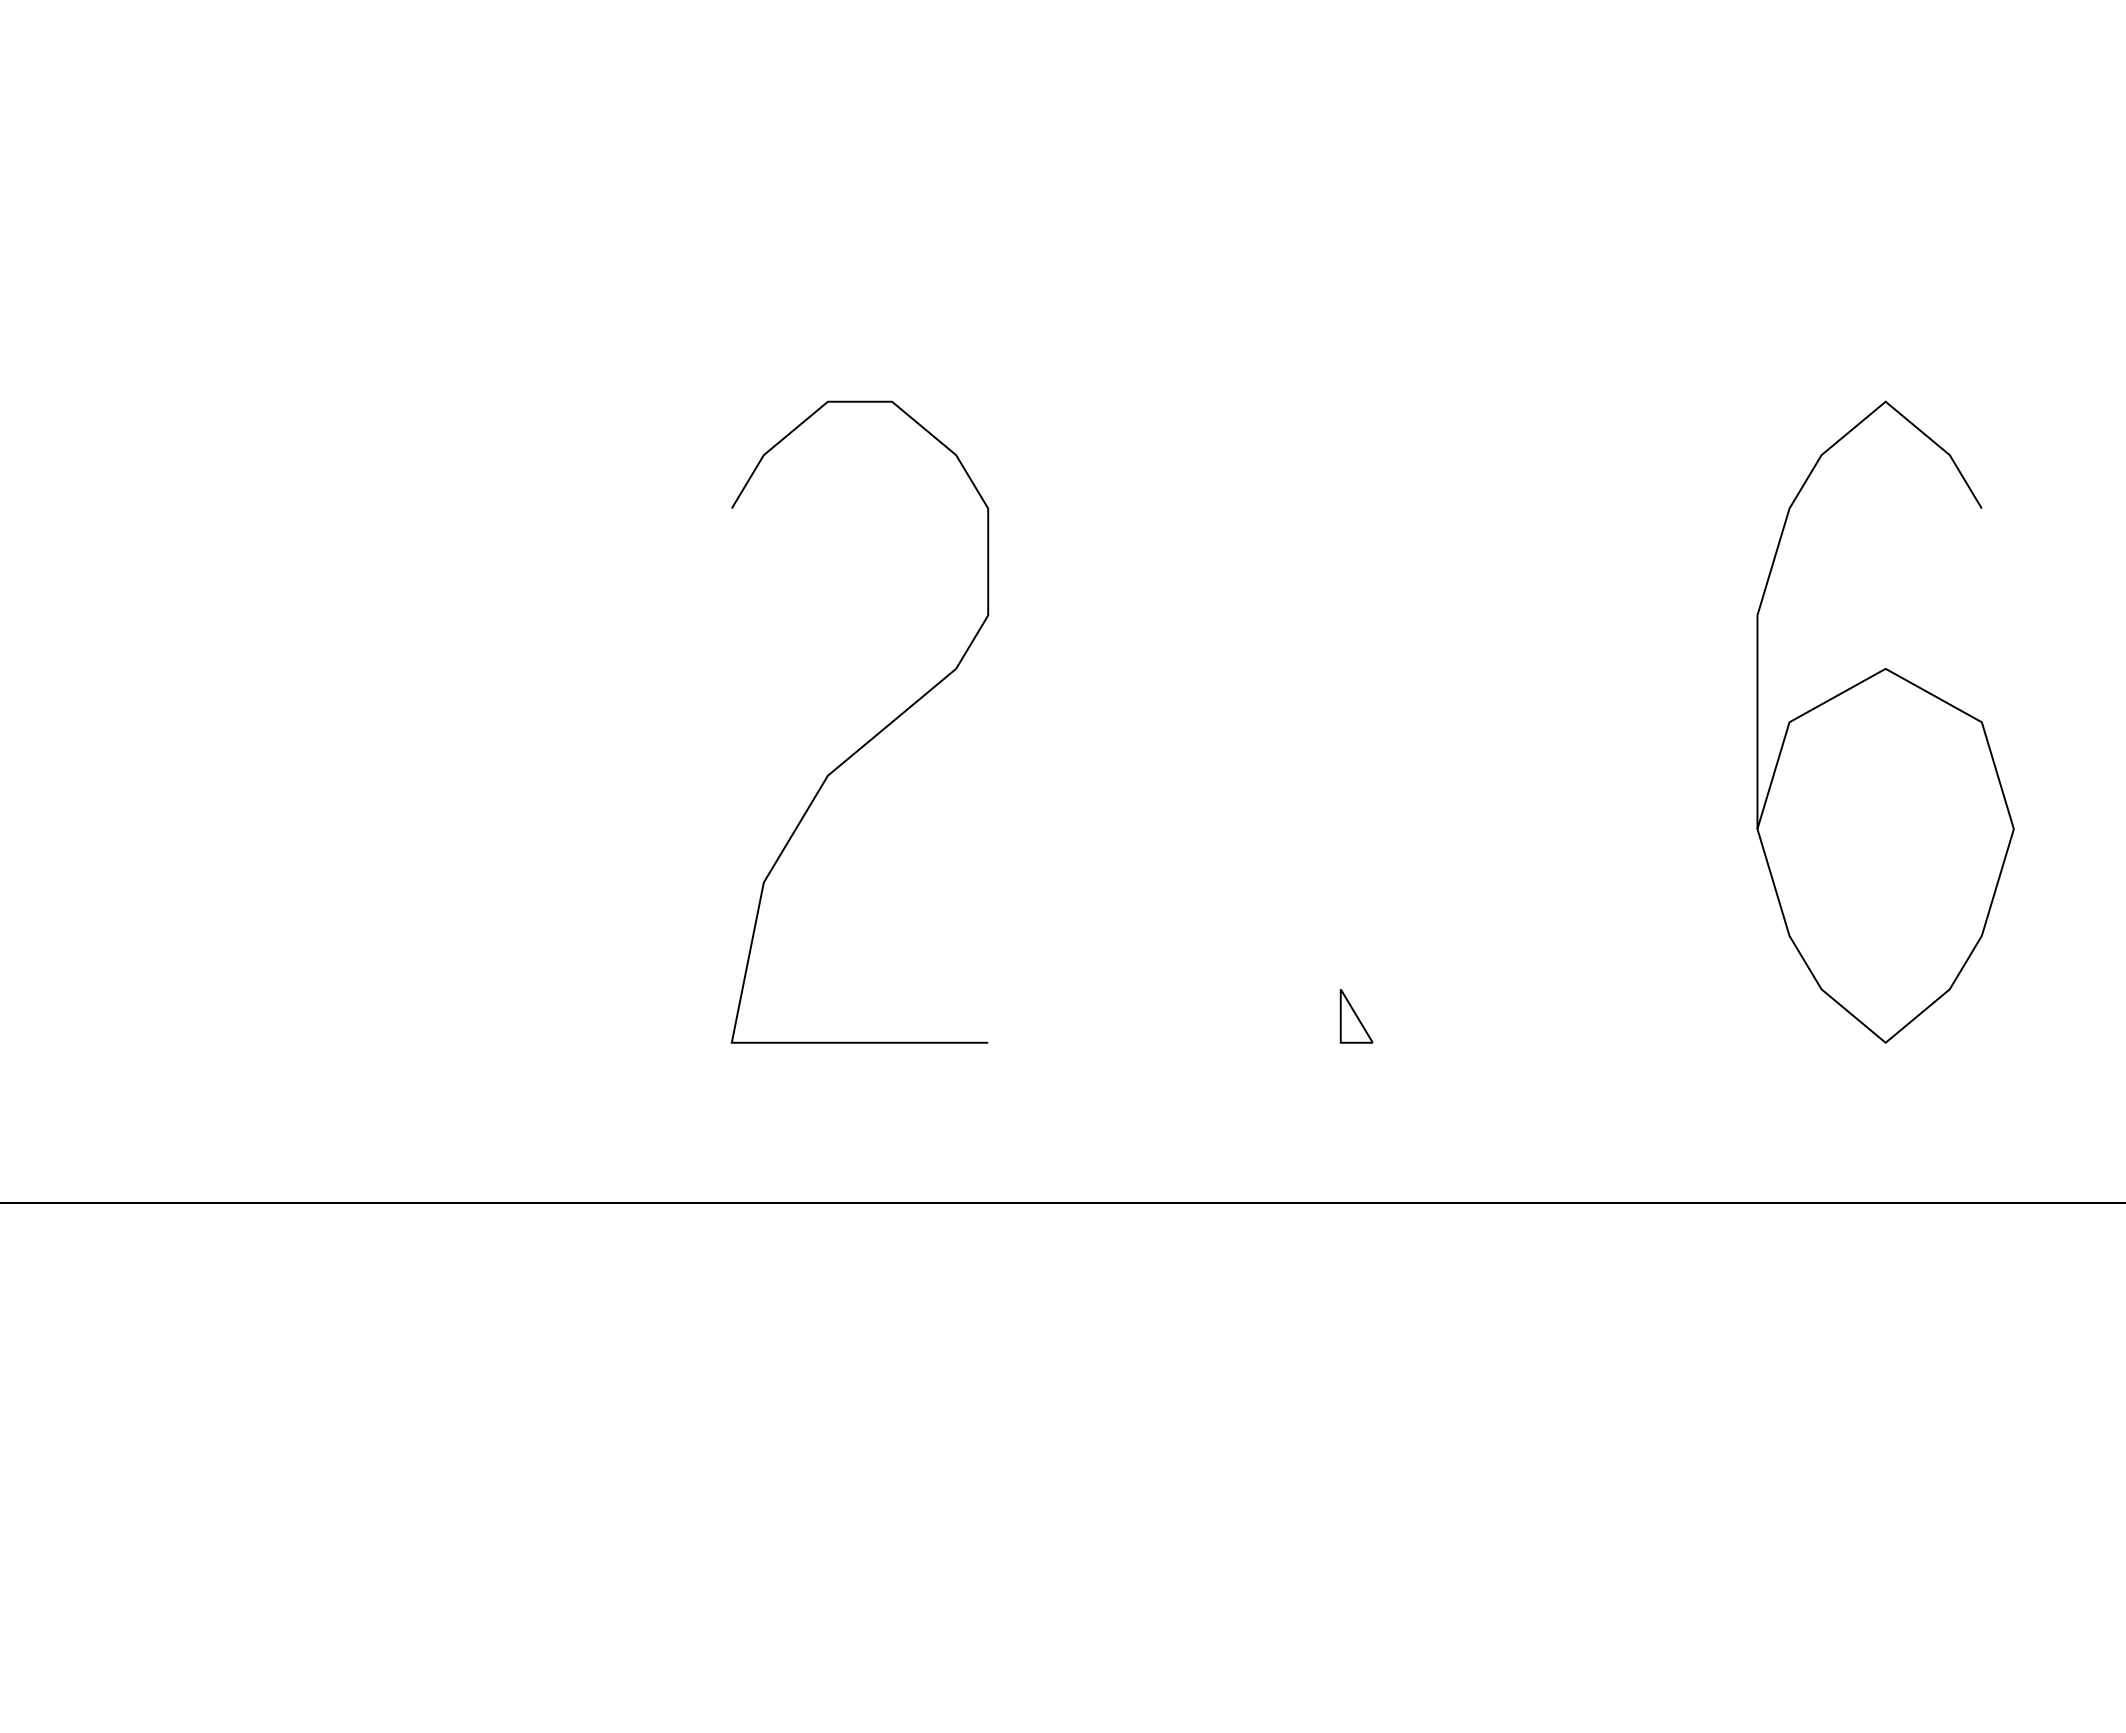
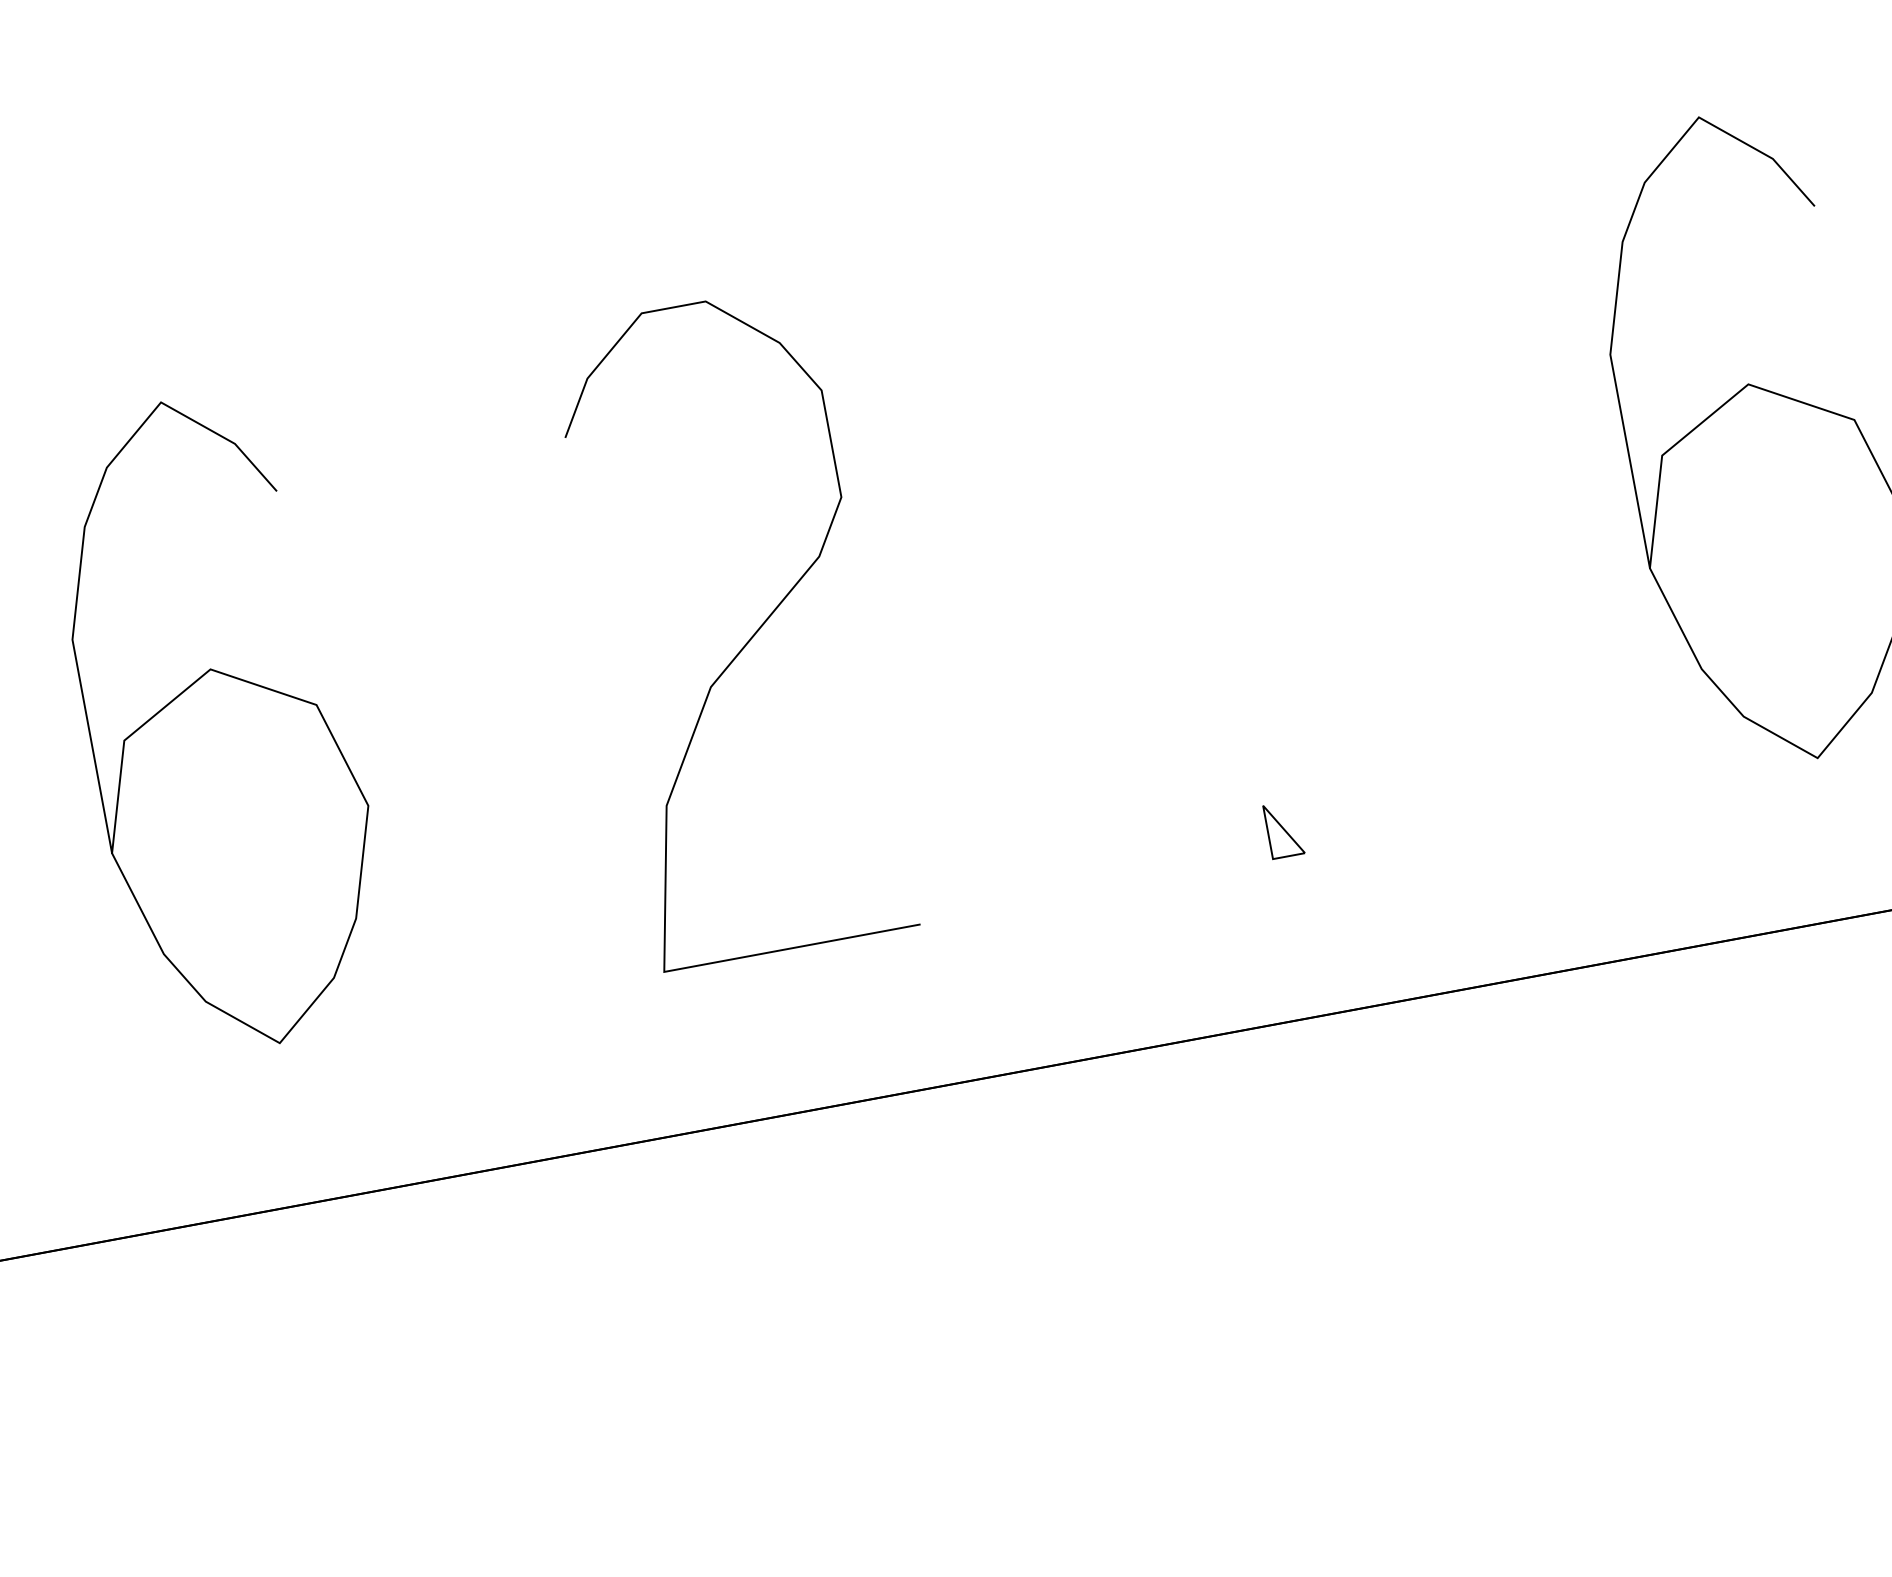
curve: (367, 681) -> (233, 678), added

